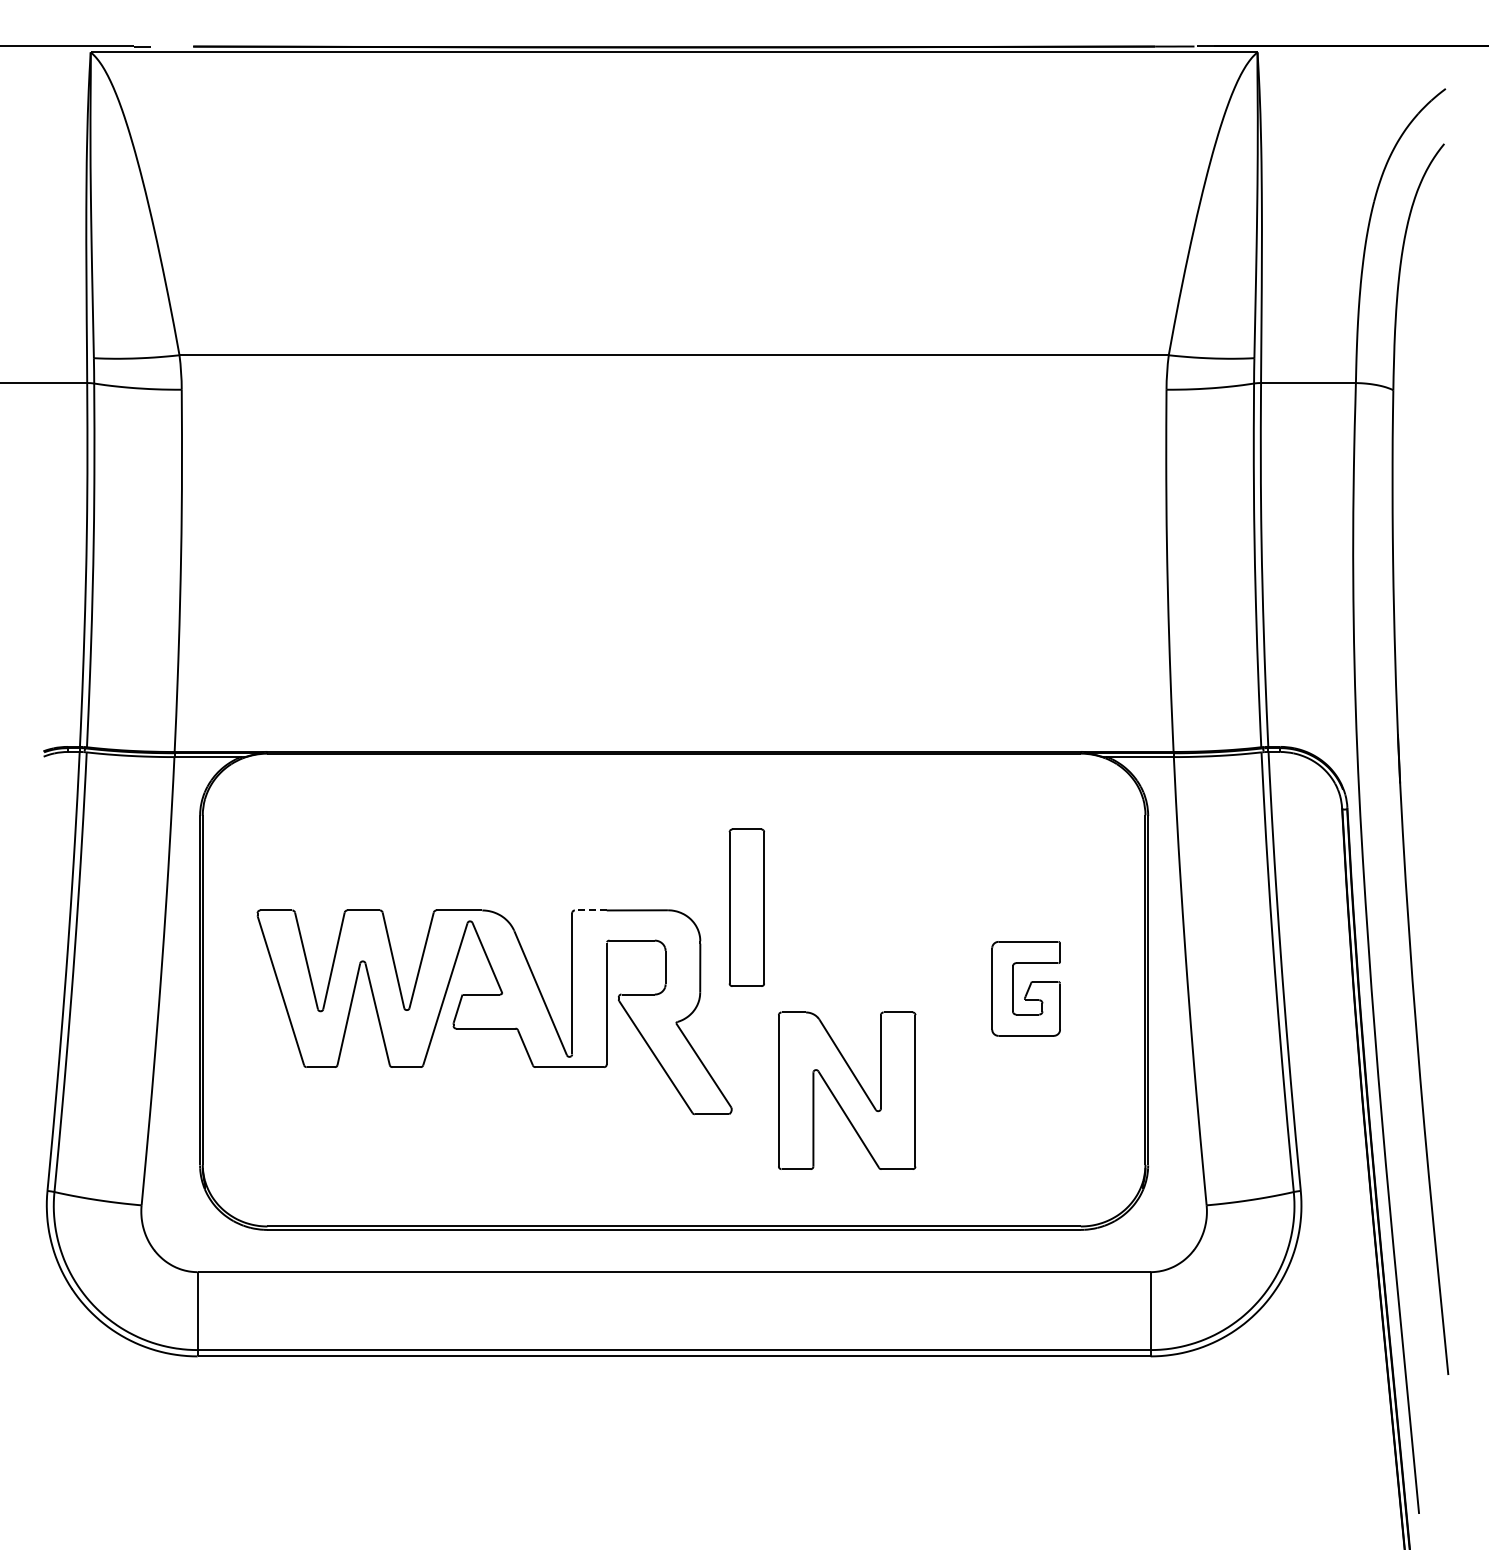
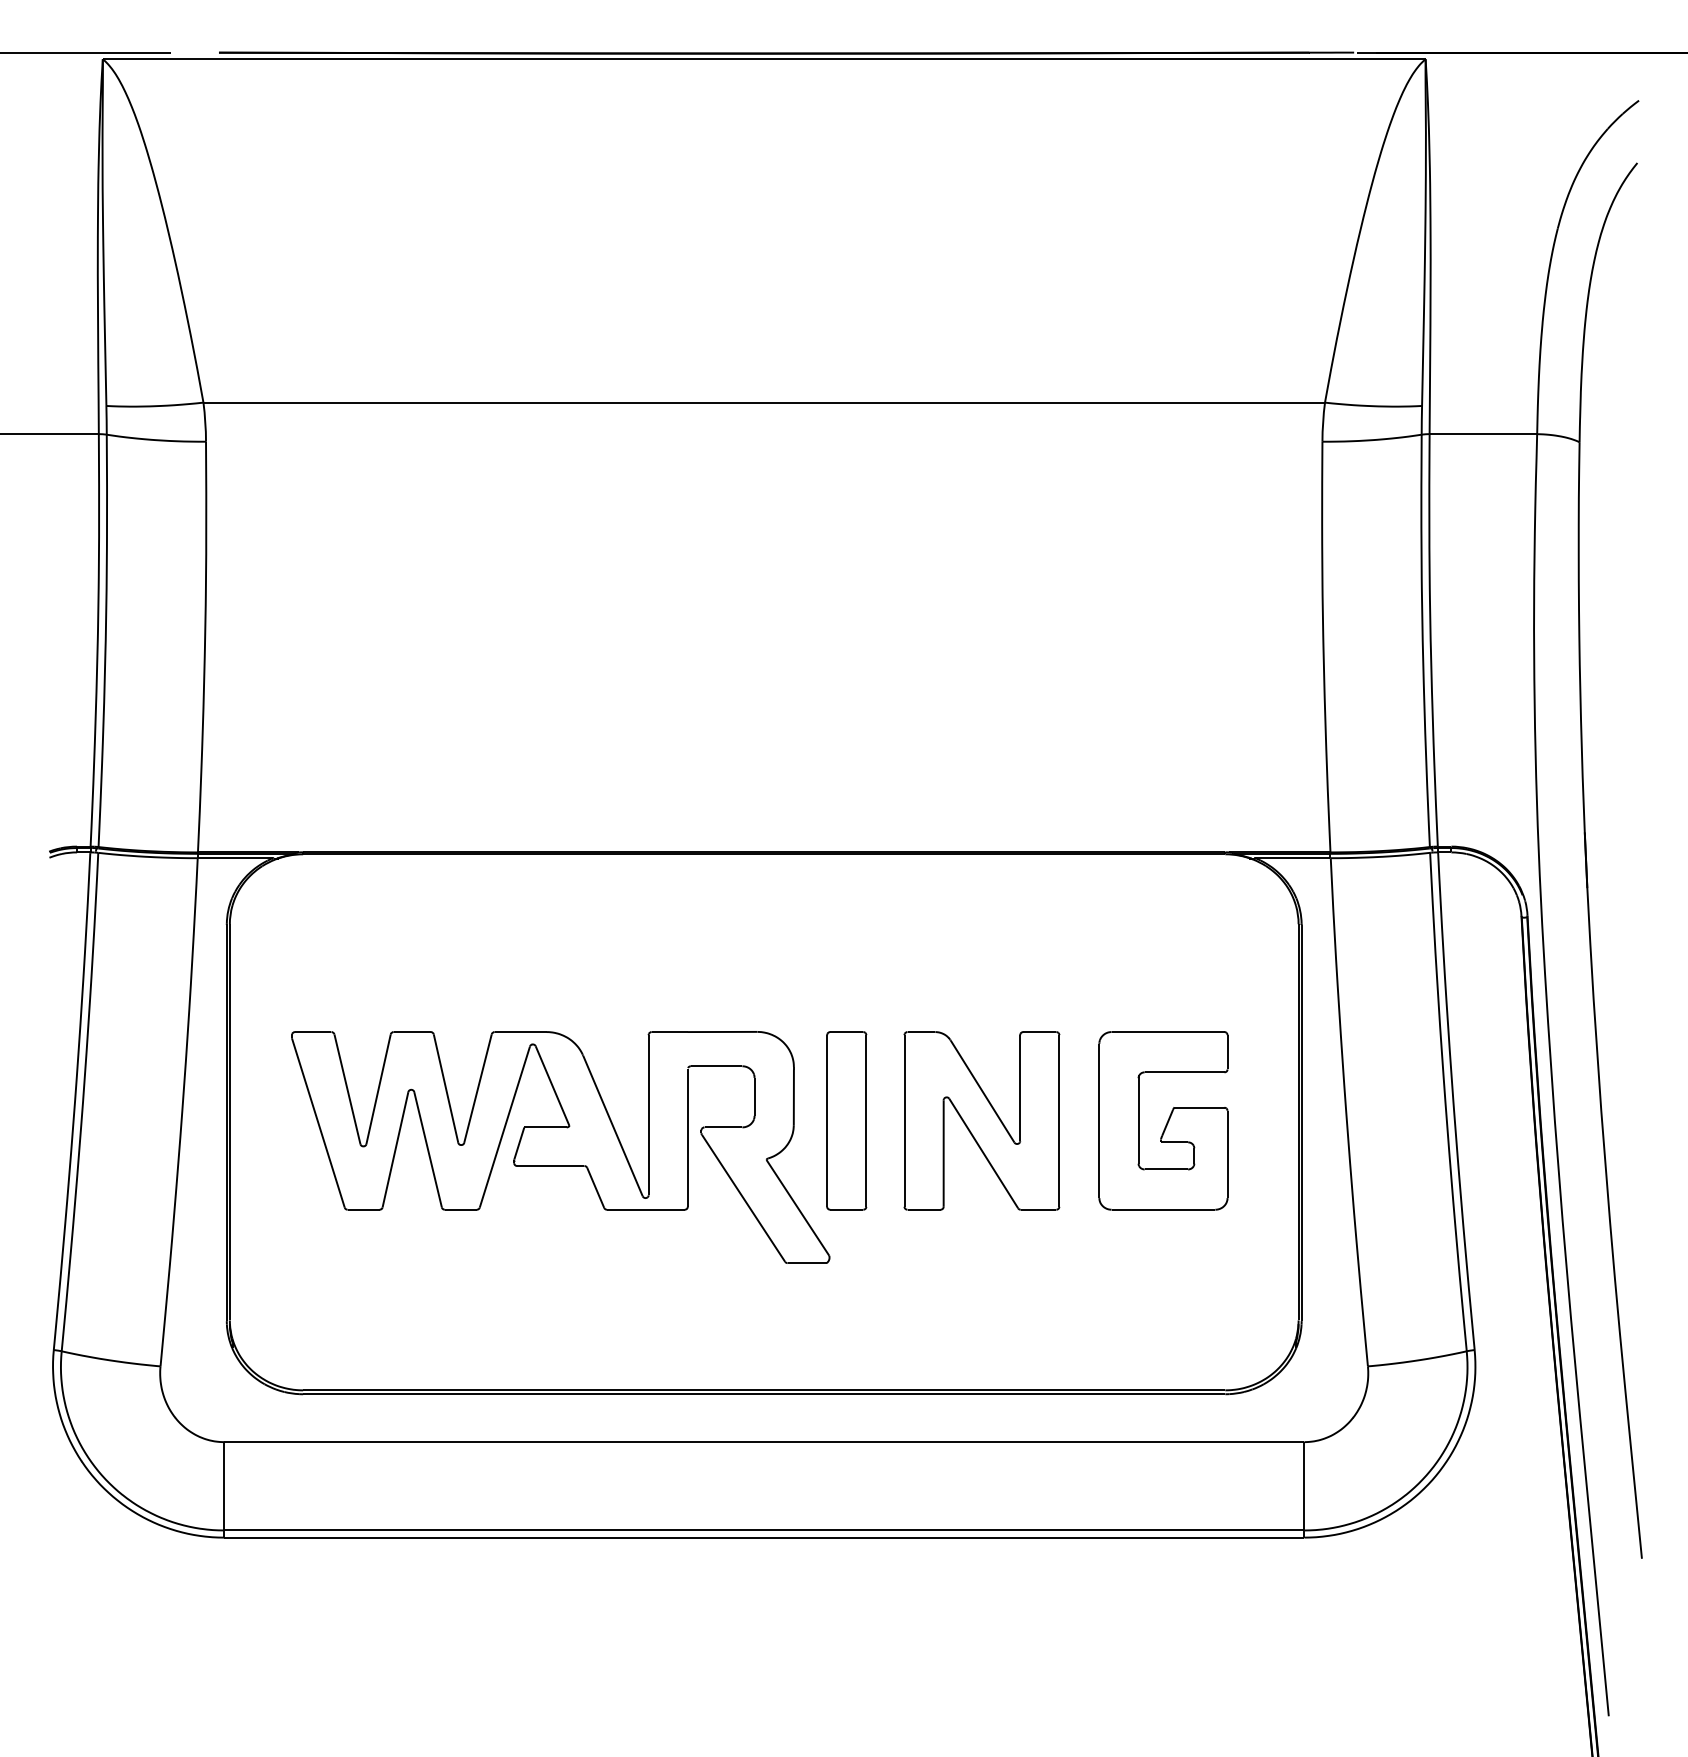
part: (746, 907) -> (846, 1120), moved
line: (590, 910) -> (669, 1032), dashed -> solid
part: (1025, 988) -> (1162, 1120), size x1.67
part: (847, 1090) -> (982, 1120), moved

